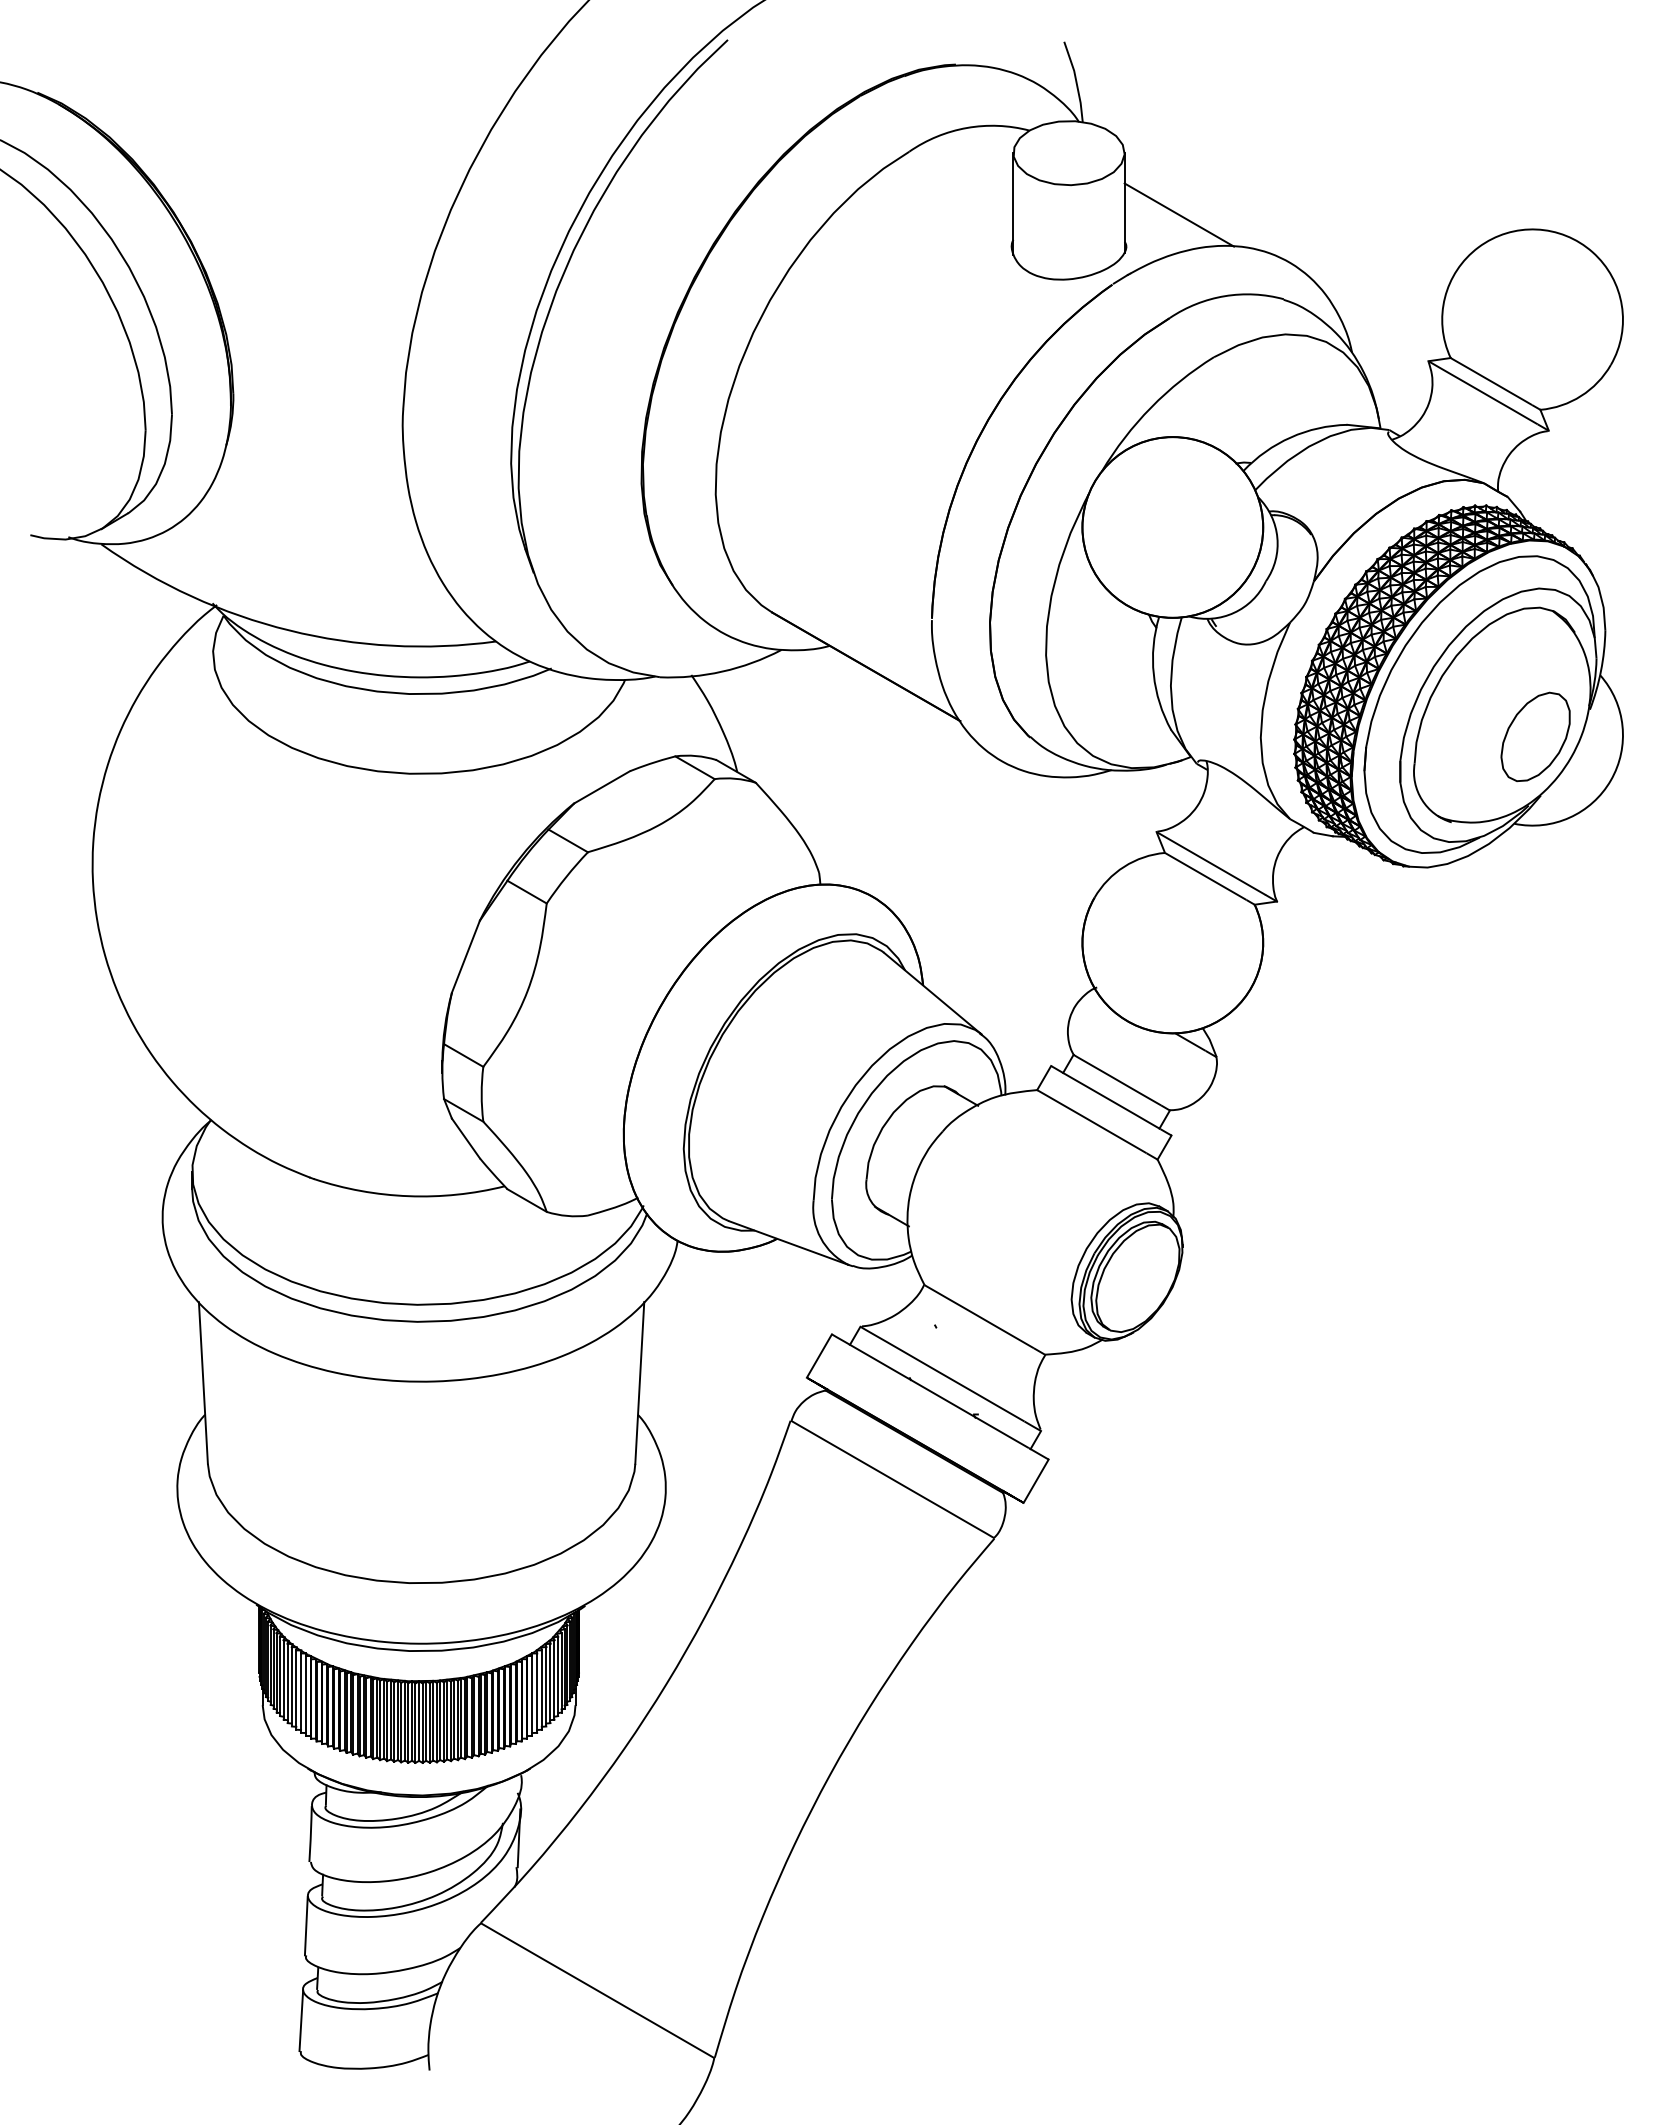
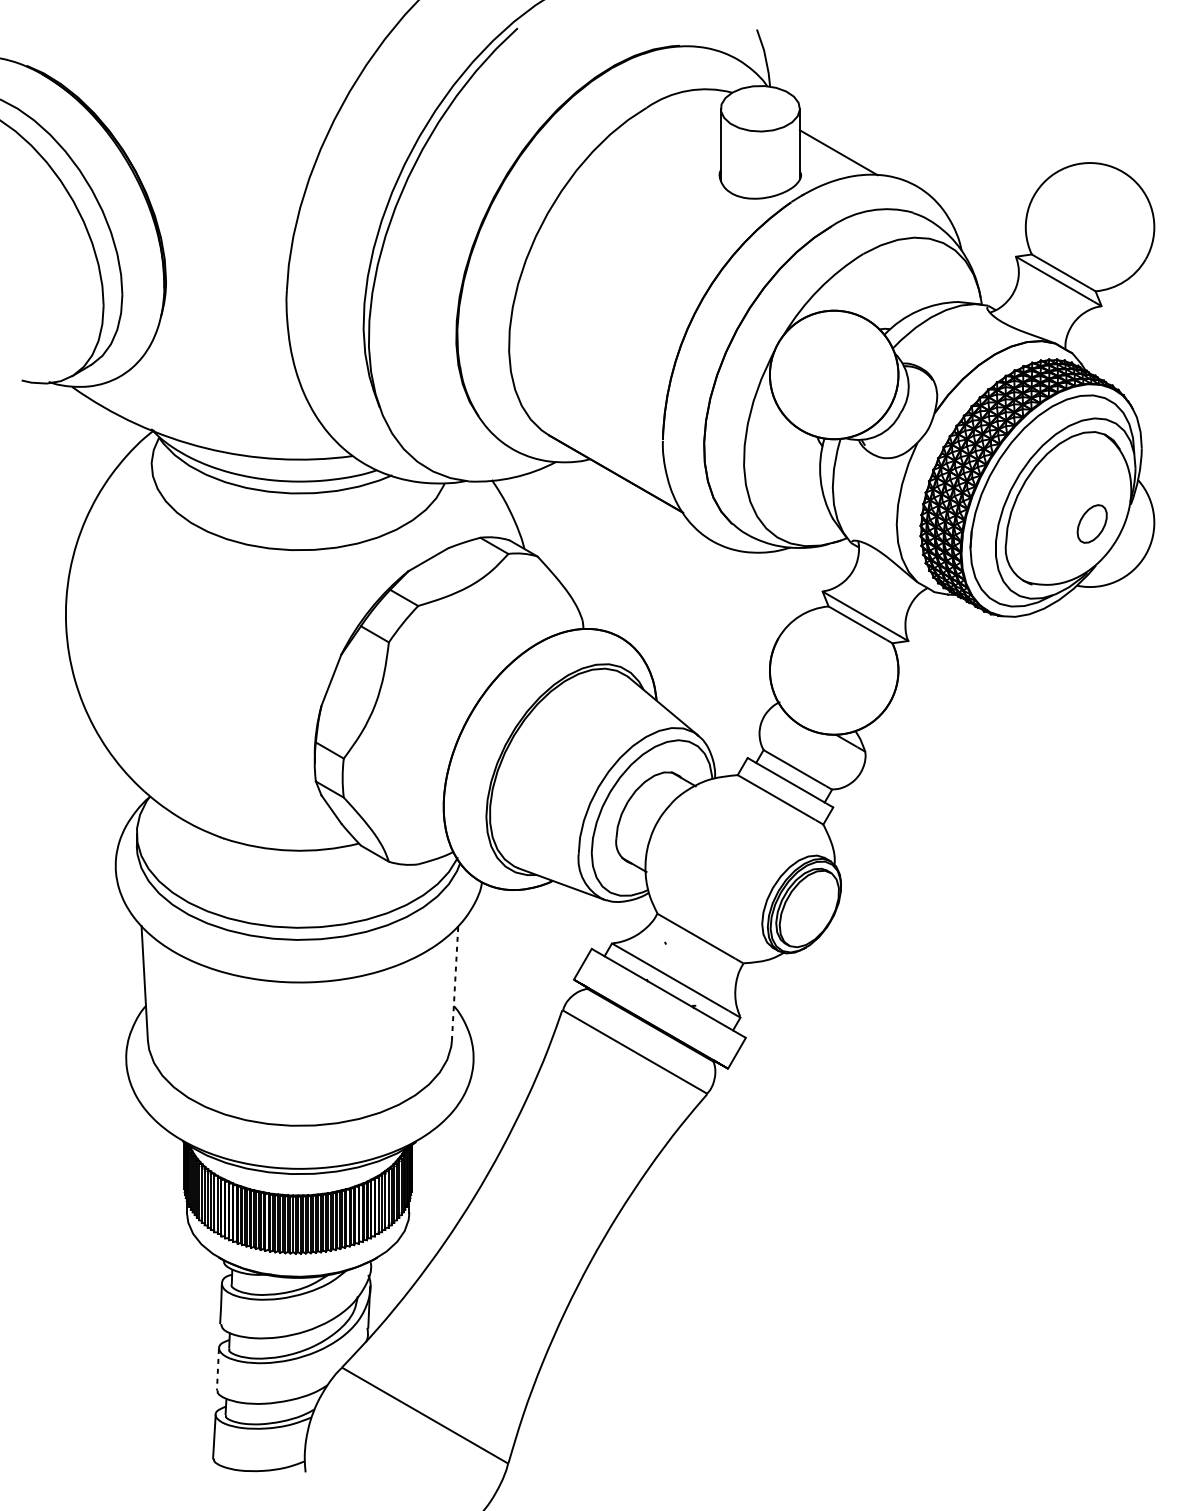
part: (1535, 736) -> (1092, 523), size x0.6
line: (639, 1382) -> (454, 983), solid -> dashed
line: (306, 1926) -> (218, 1369), solid -> dashed

